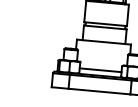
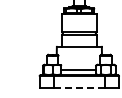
line: (99, 92) -> (79, 88), solid -> dashed

